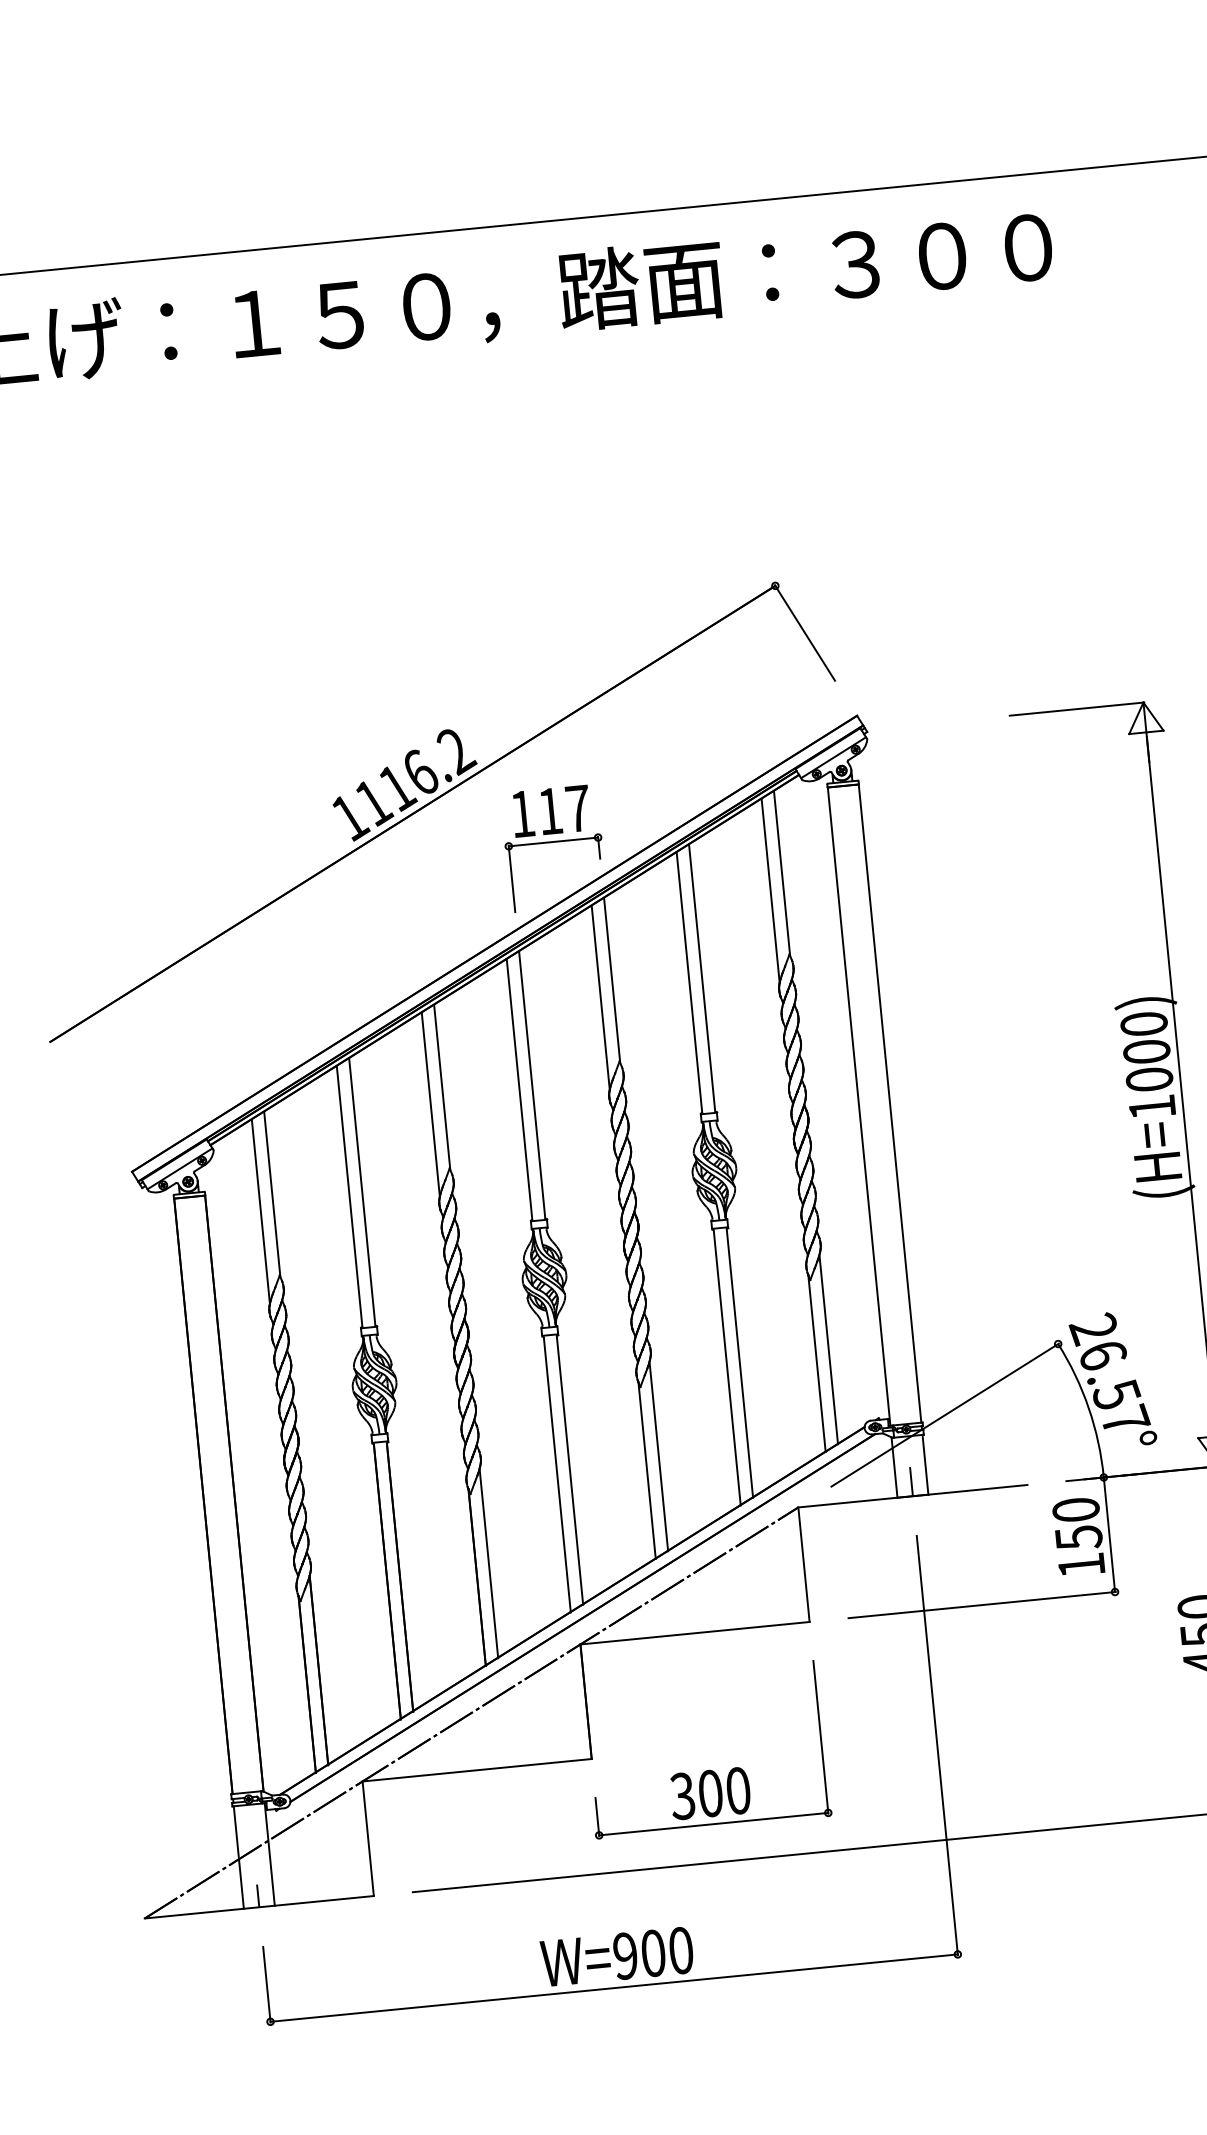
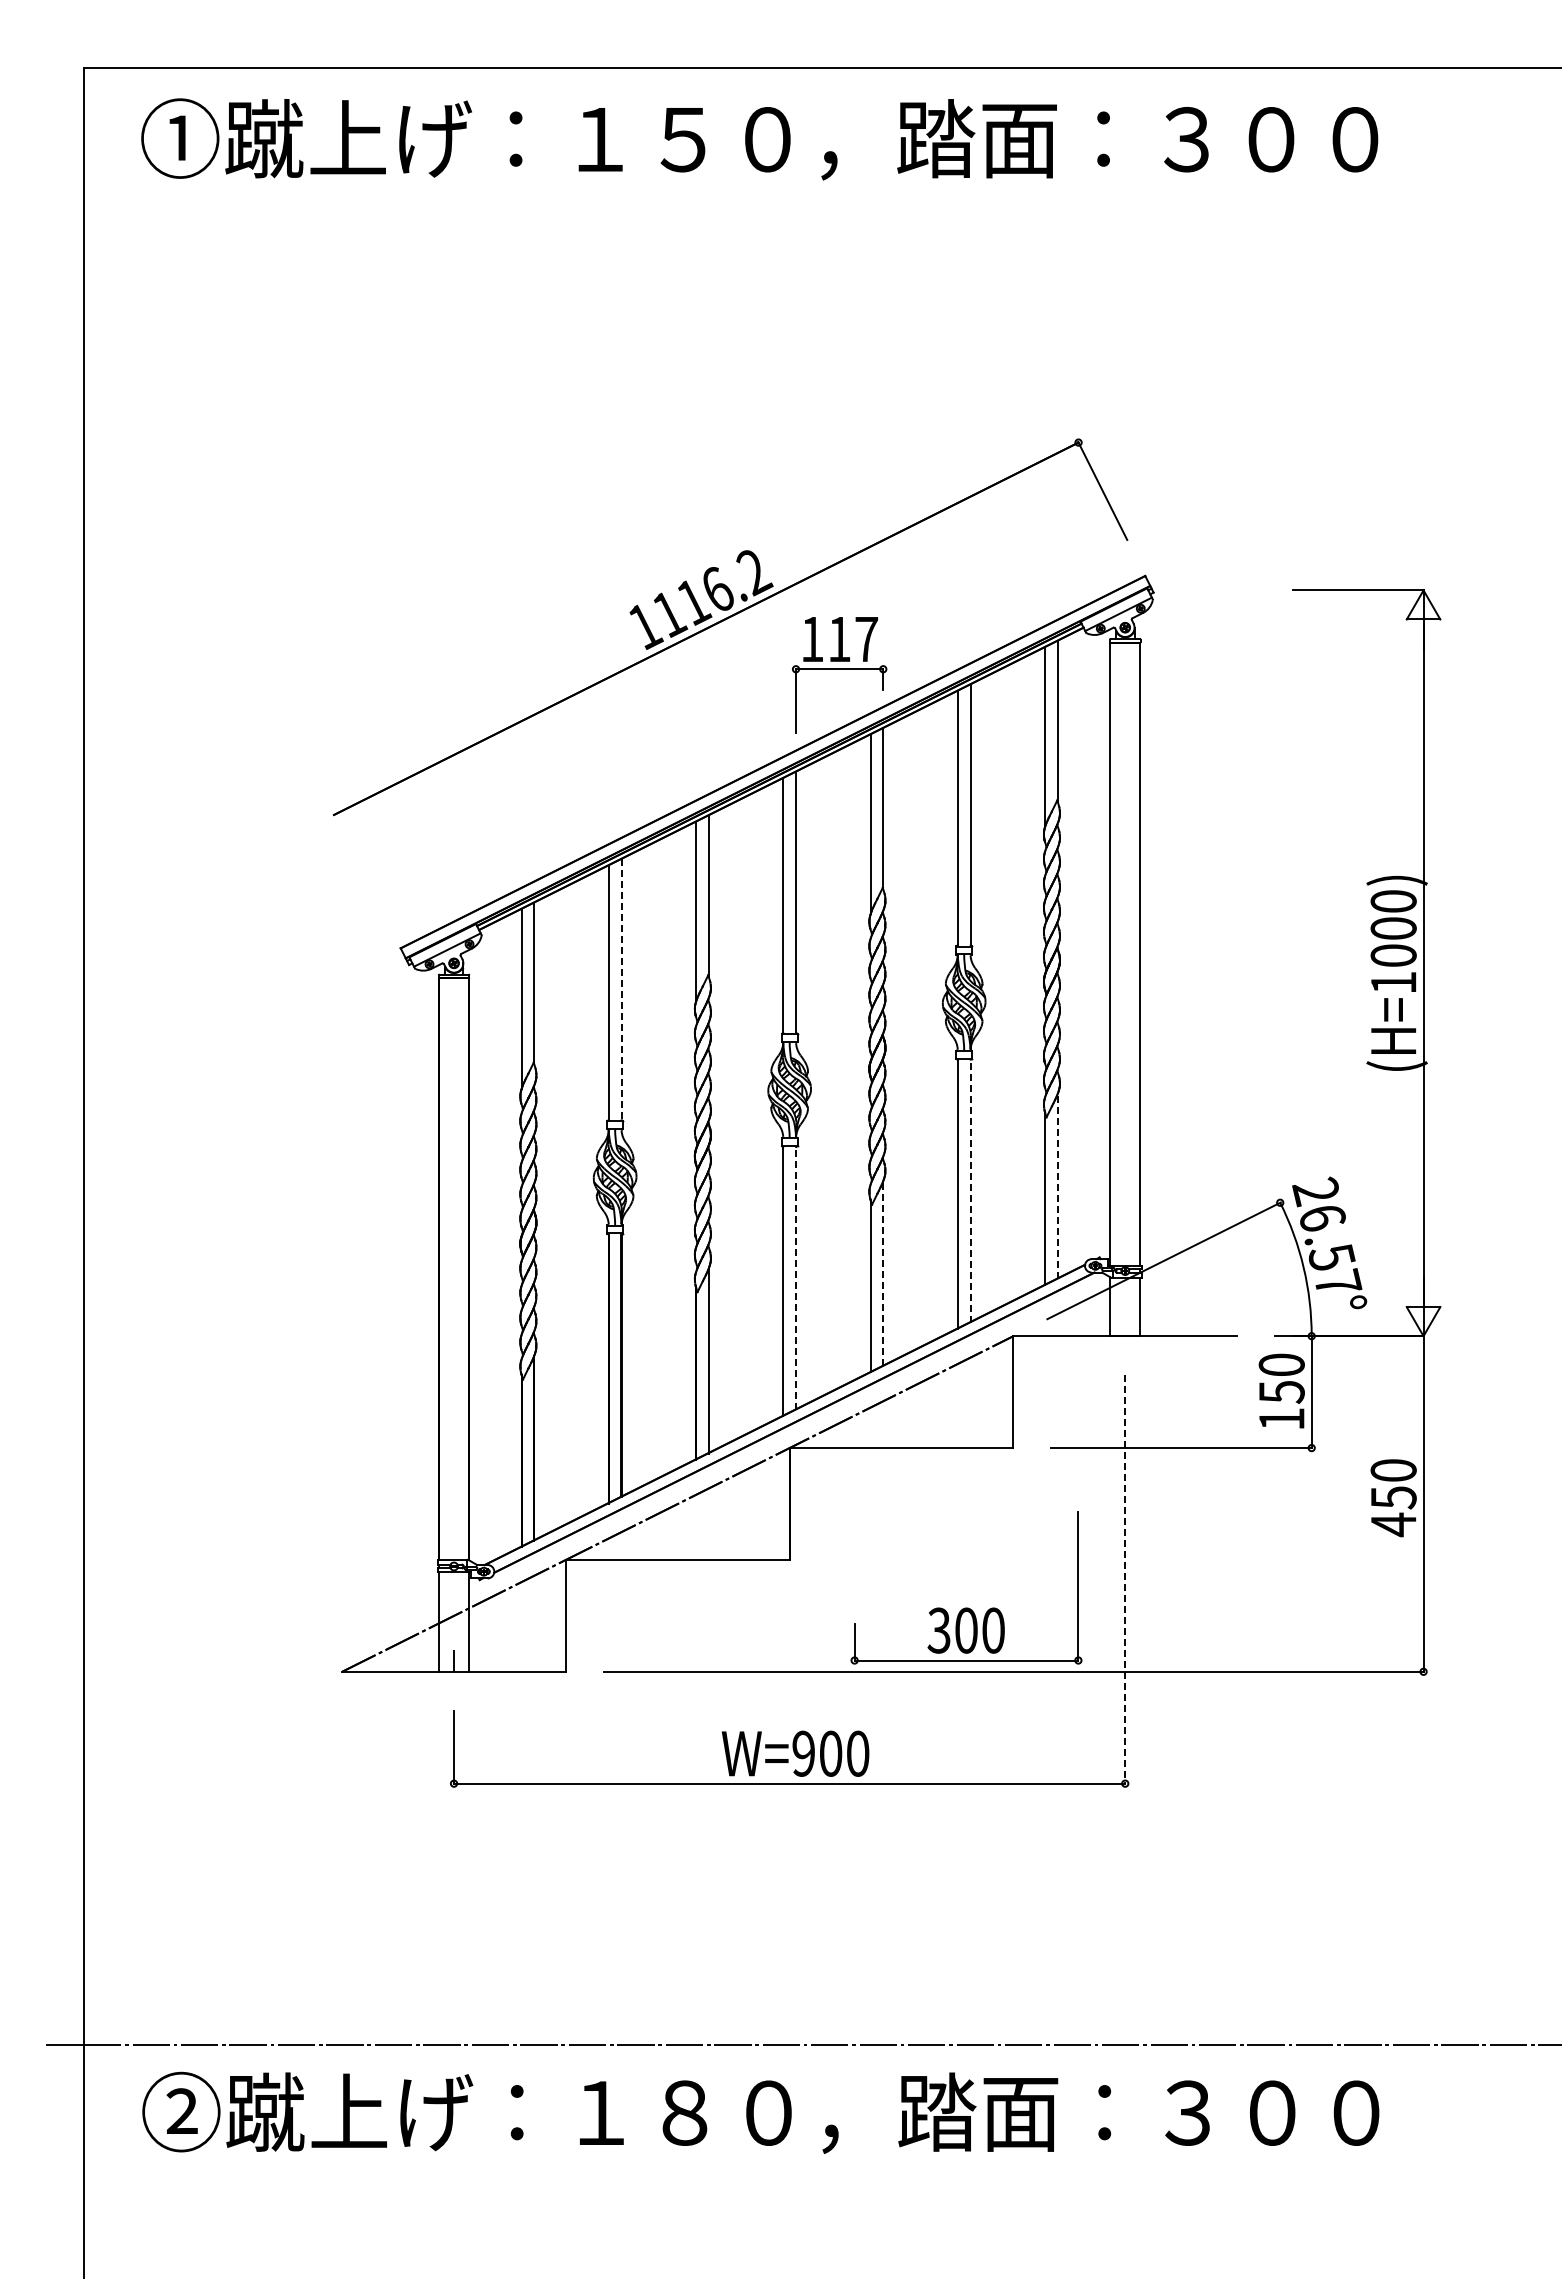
line: (362, 1190) -> (621, 988), solid -> dashed
line: (828, 1349) -> (1057, 1186), solid -> dashed
line: (739, 1363) -> (970, 1191), solid -> dashed
line: (659, 1456) -> (883, 1273), solid -> dashed
line: (570, 1470) -> (796, 1278), solid -> dashed
line: (911, 1481) -> (1125, 1321), removed
line: (937, 1745) -> (1125, 1579), solid -> dashed
part: (708, 1769) -> (966, 1607), moved

